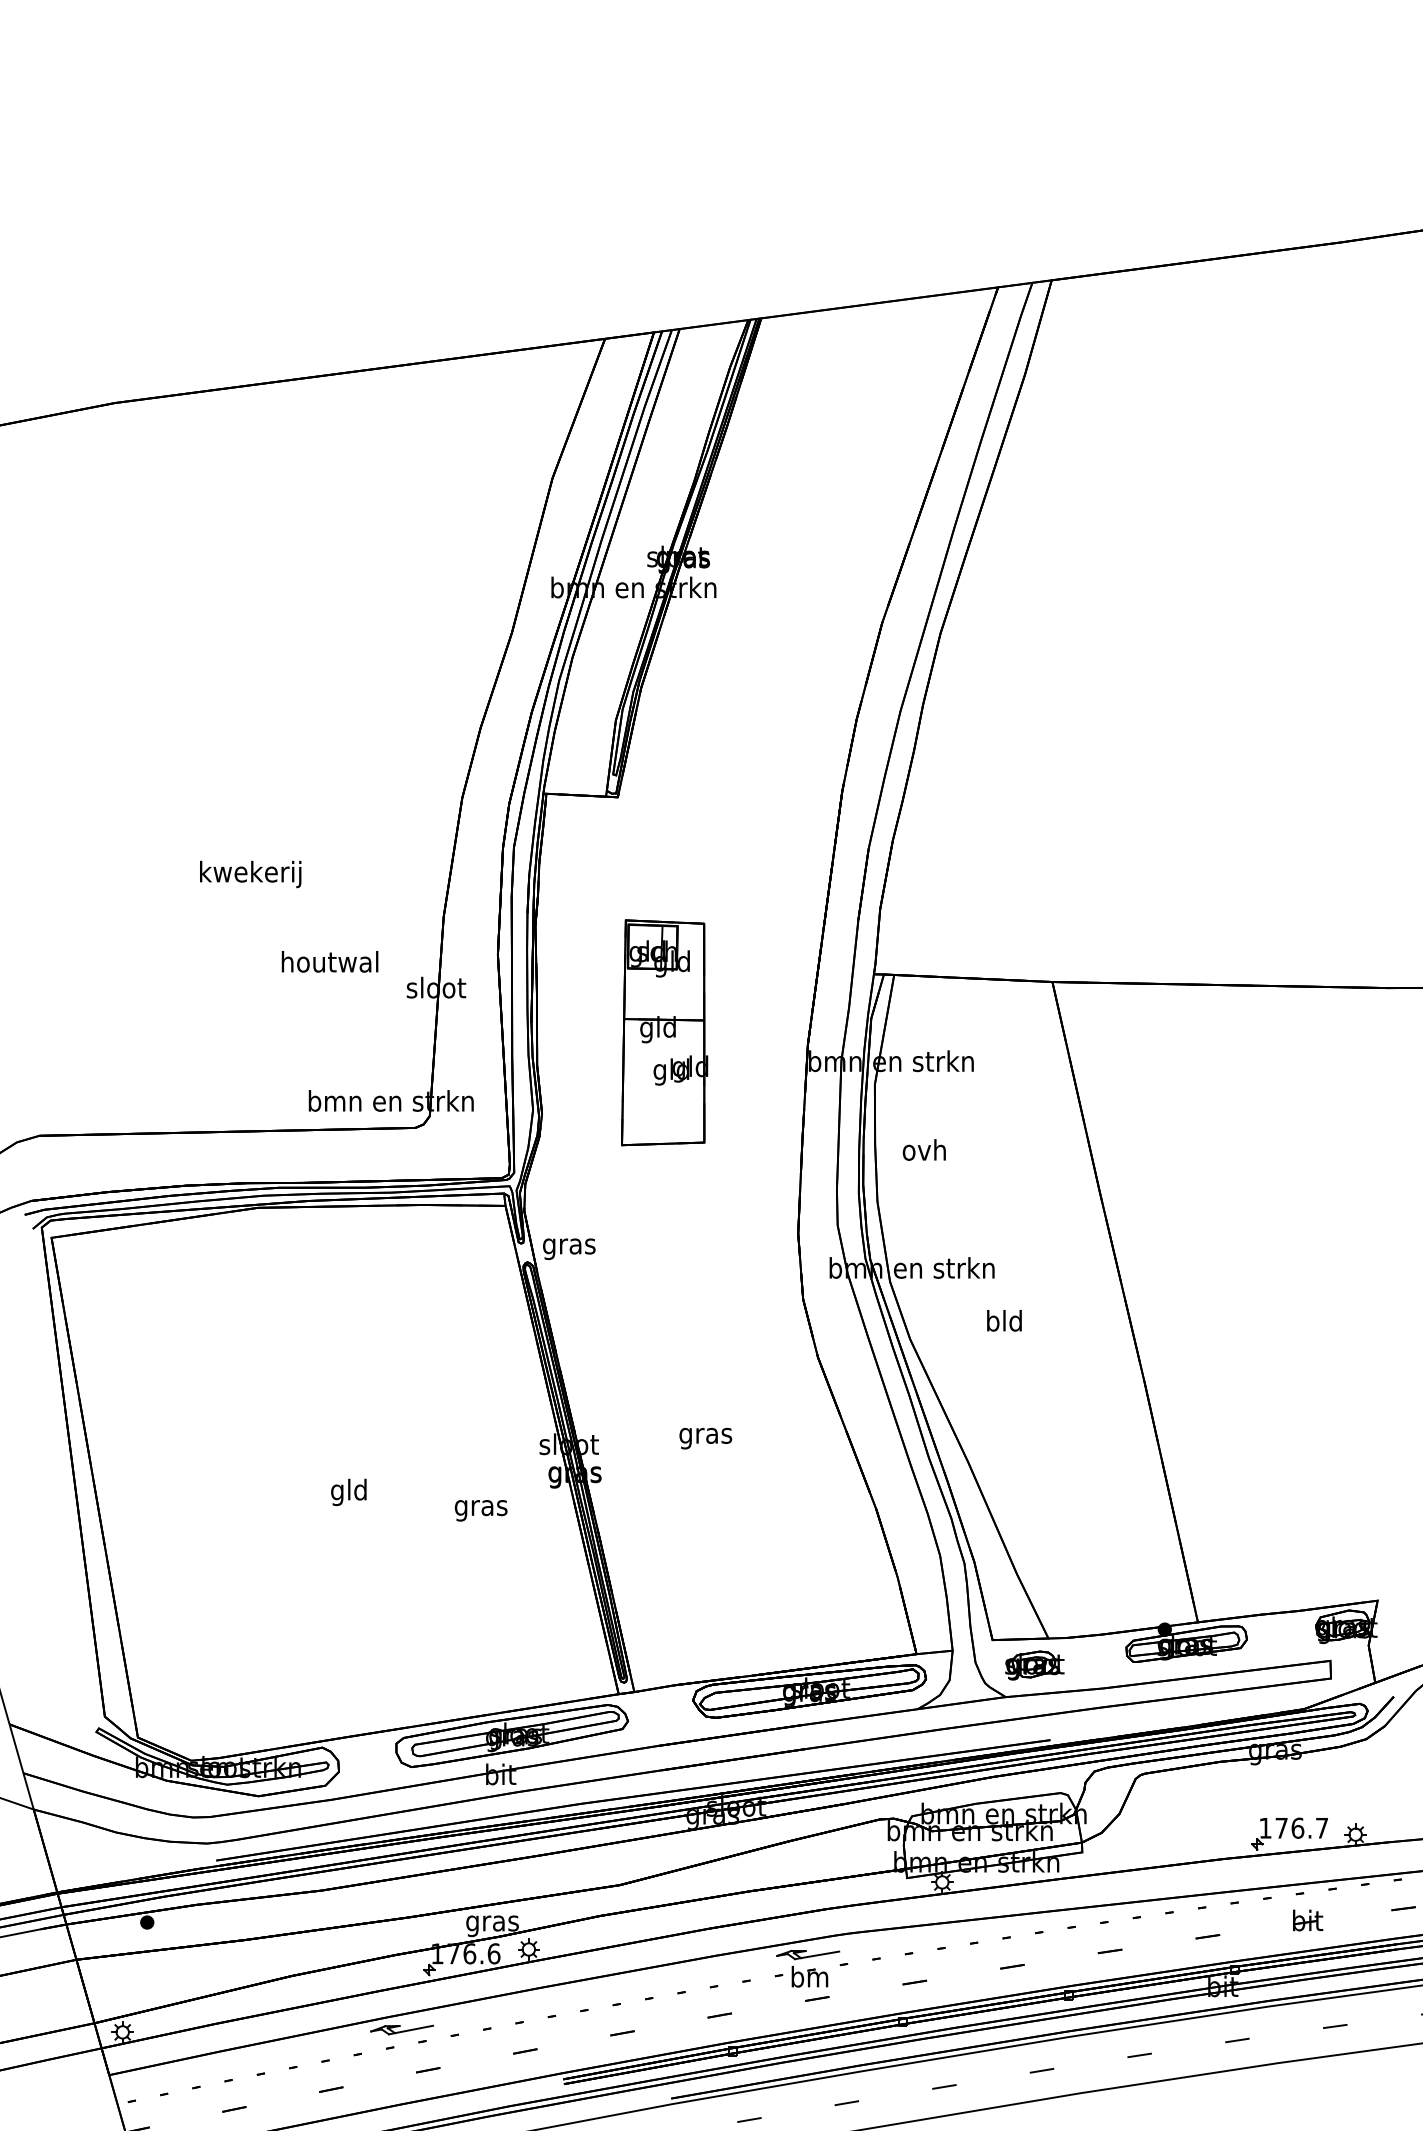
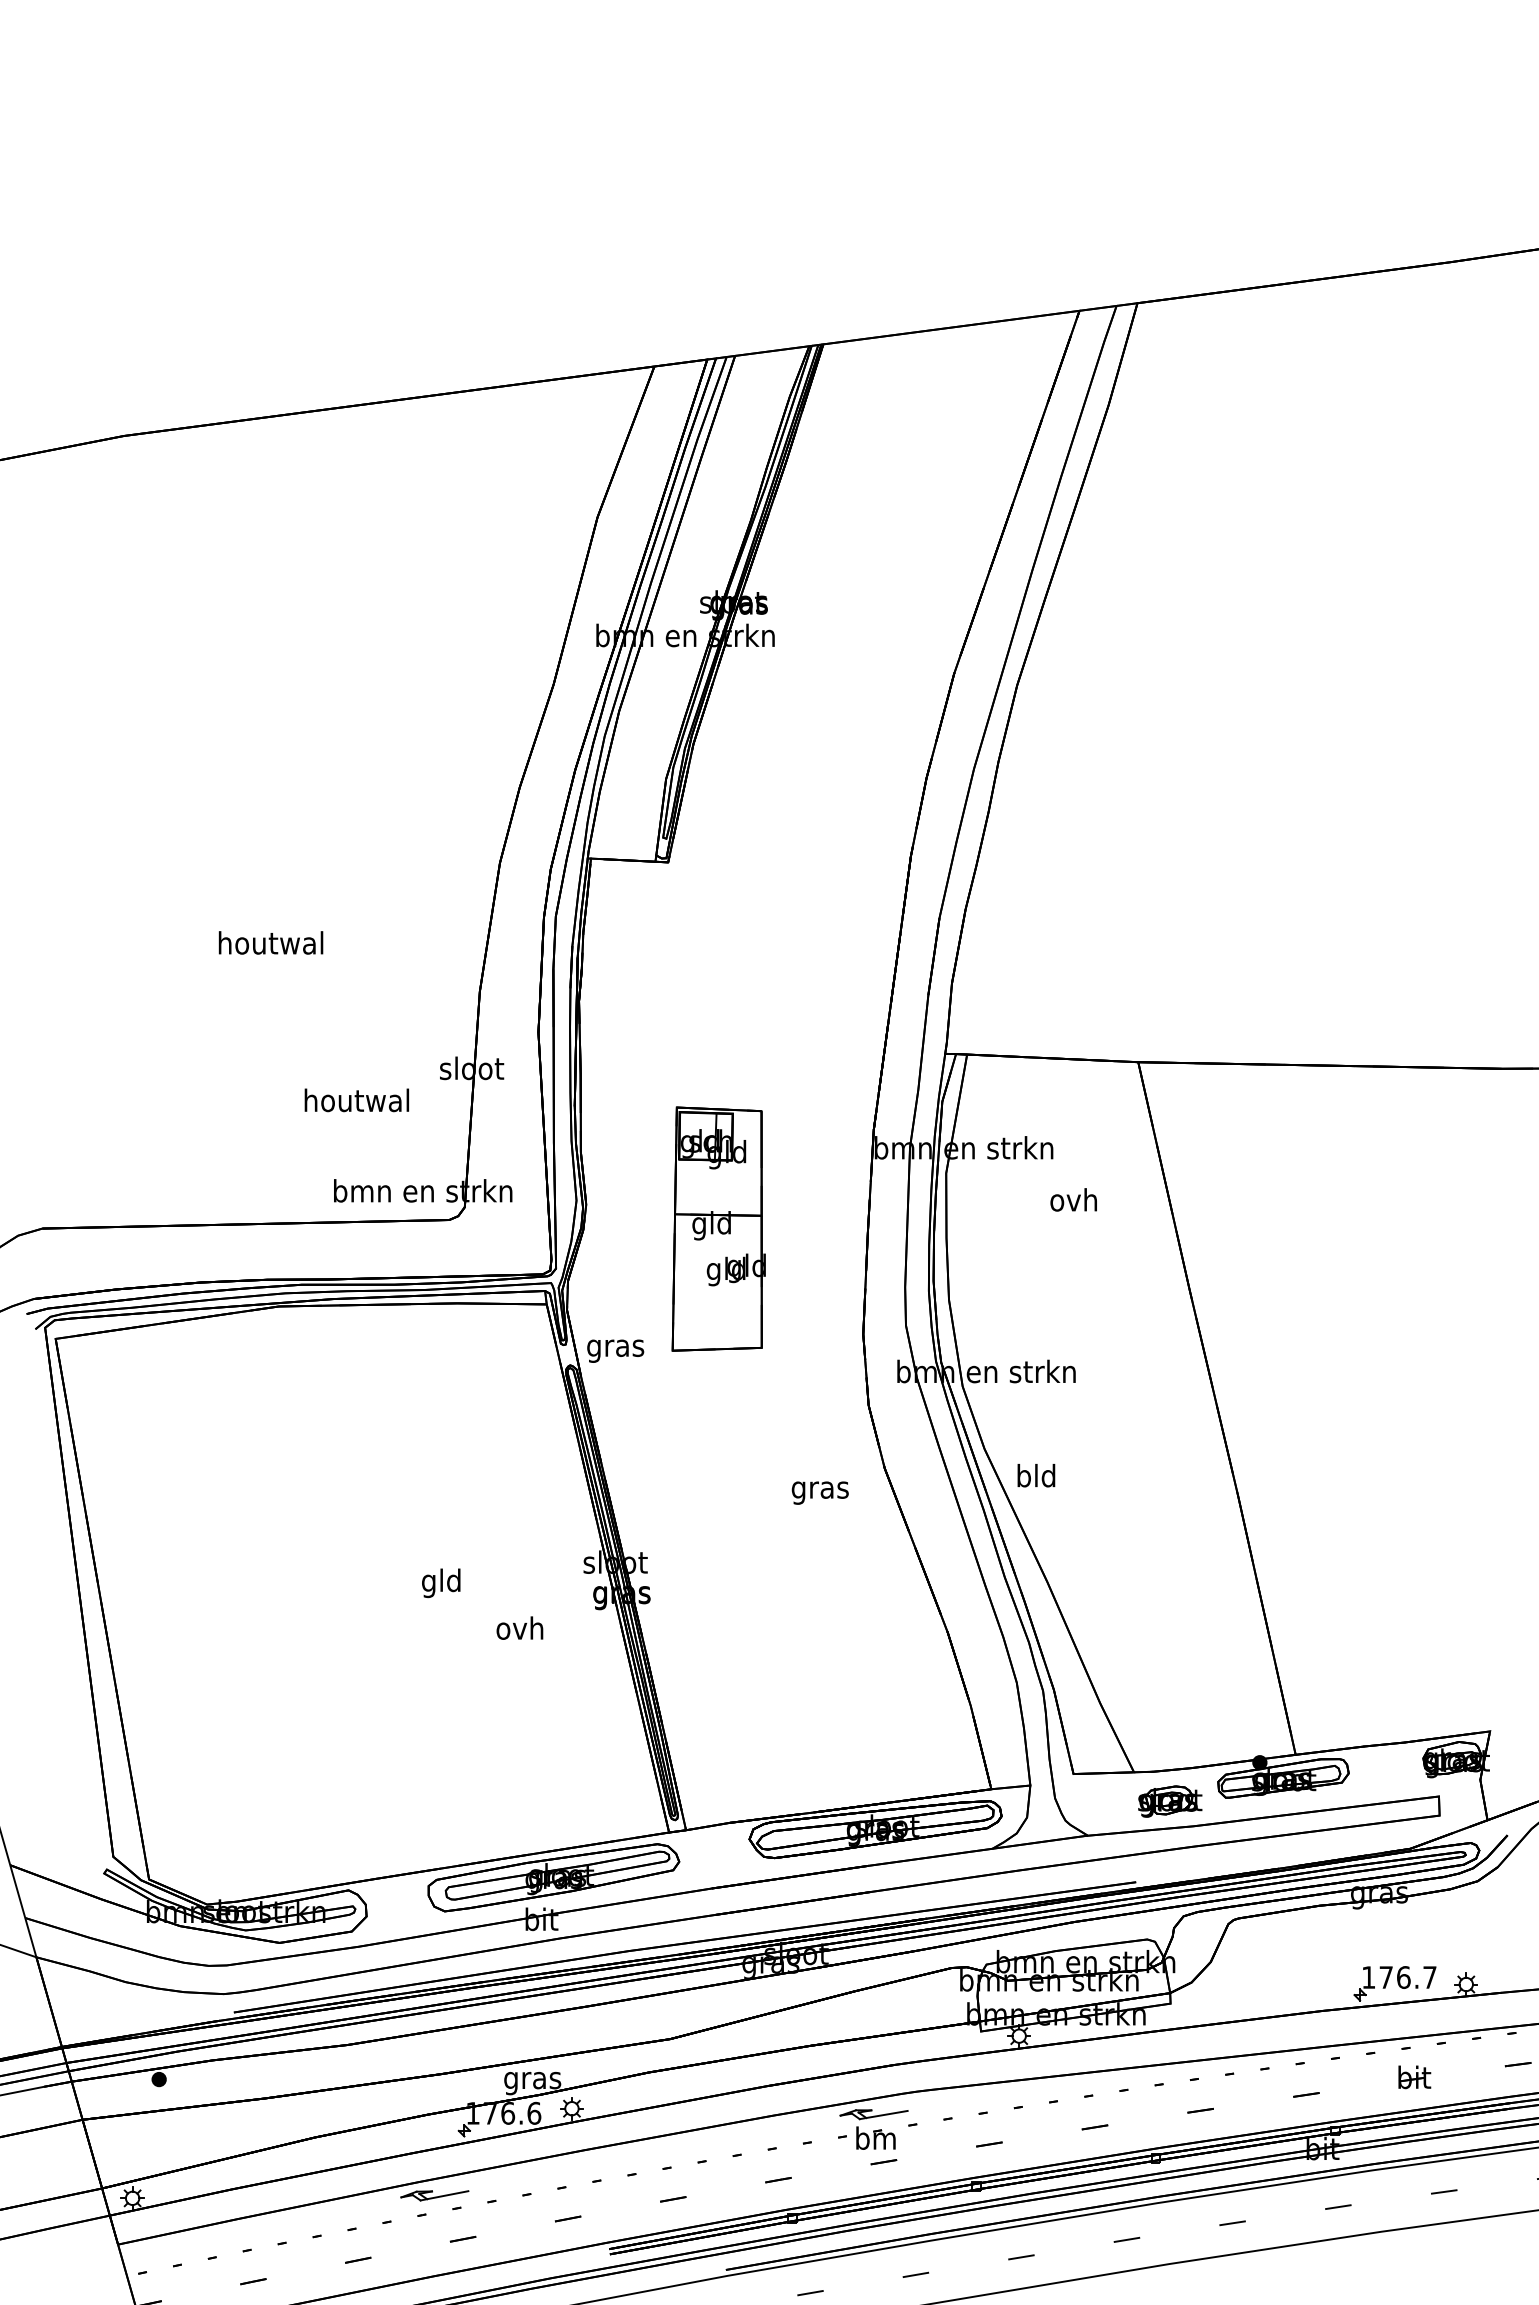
text: (250, 874) -> (270, 945), kwekerij -> houtwal
text: (329, 961) -> (356, 1100), moved
part: (664, 1032) -> (718, 1228), moved
text: (924, 1149) -> (1073, 1199), moved
text: (1004, 1320) -> (1036, 1475), moved
text: (705, 1438) -> (819, 1492), moved
text: (349, 1492) -> (441, 1583), moved
text: (480, 1507) -> (519, 1630), gras -> ovh
part: (1035, 1665) -> (1170, 1801), moved

